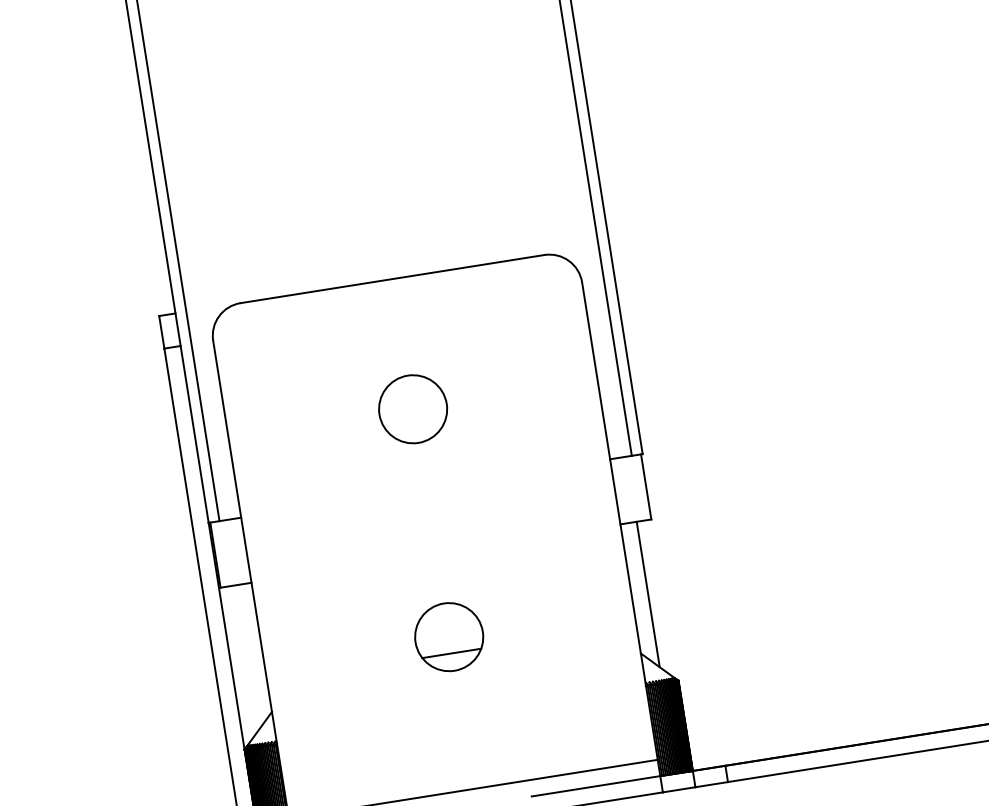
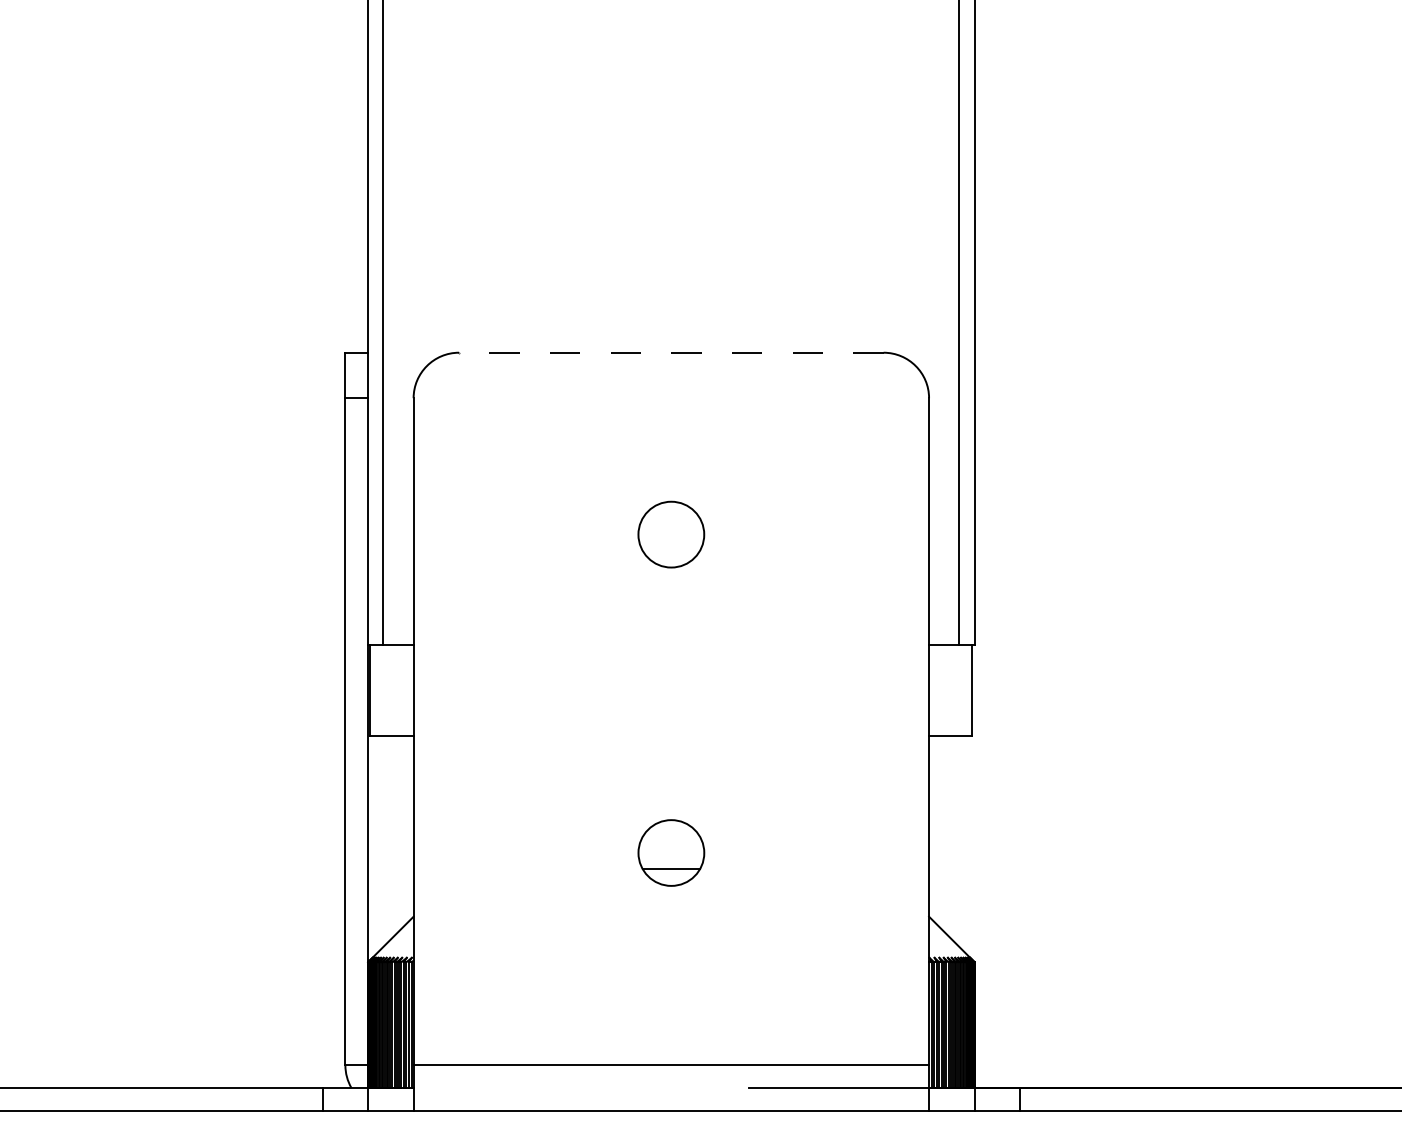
line: (391, 279) -> (670, 352), solid -> dashed
circle: (413, 409) -> (671, 534), size x0.7
line: (647, 594) -> (951, 837), removed
part: (449, 636) -> (671, 852), size x0.7

